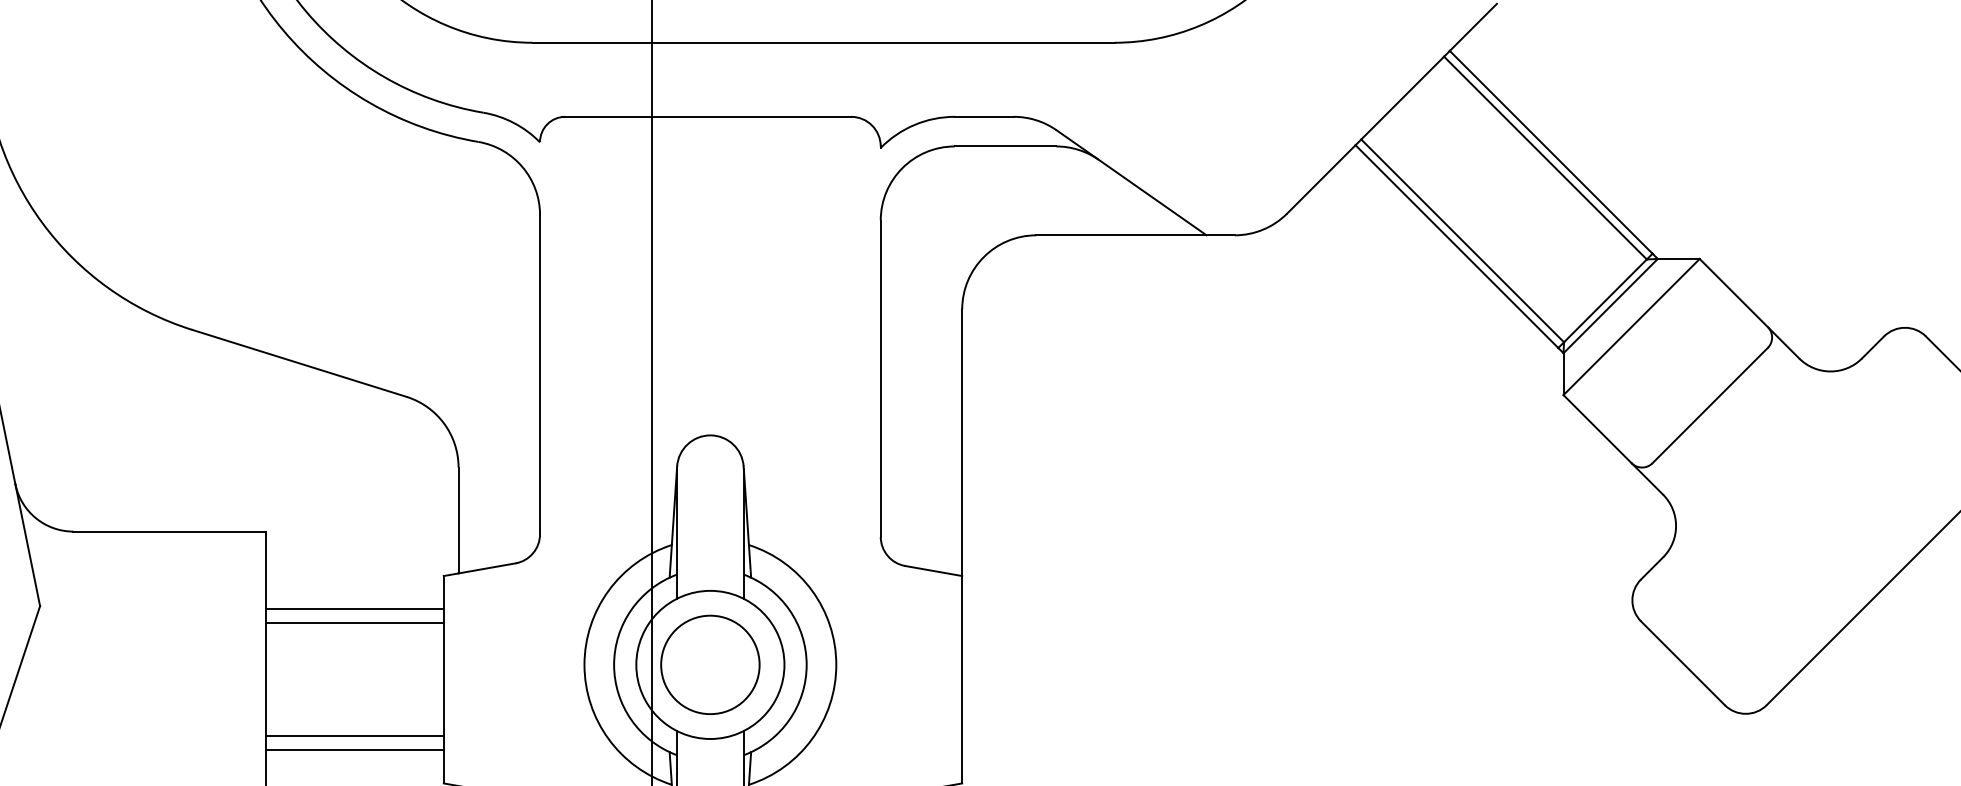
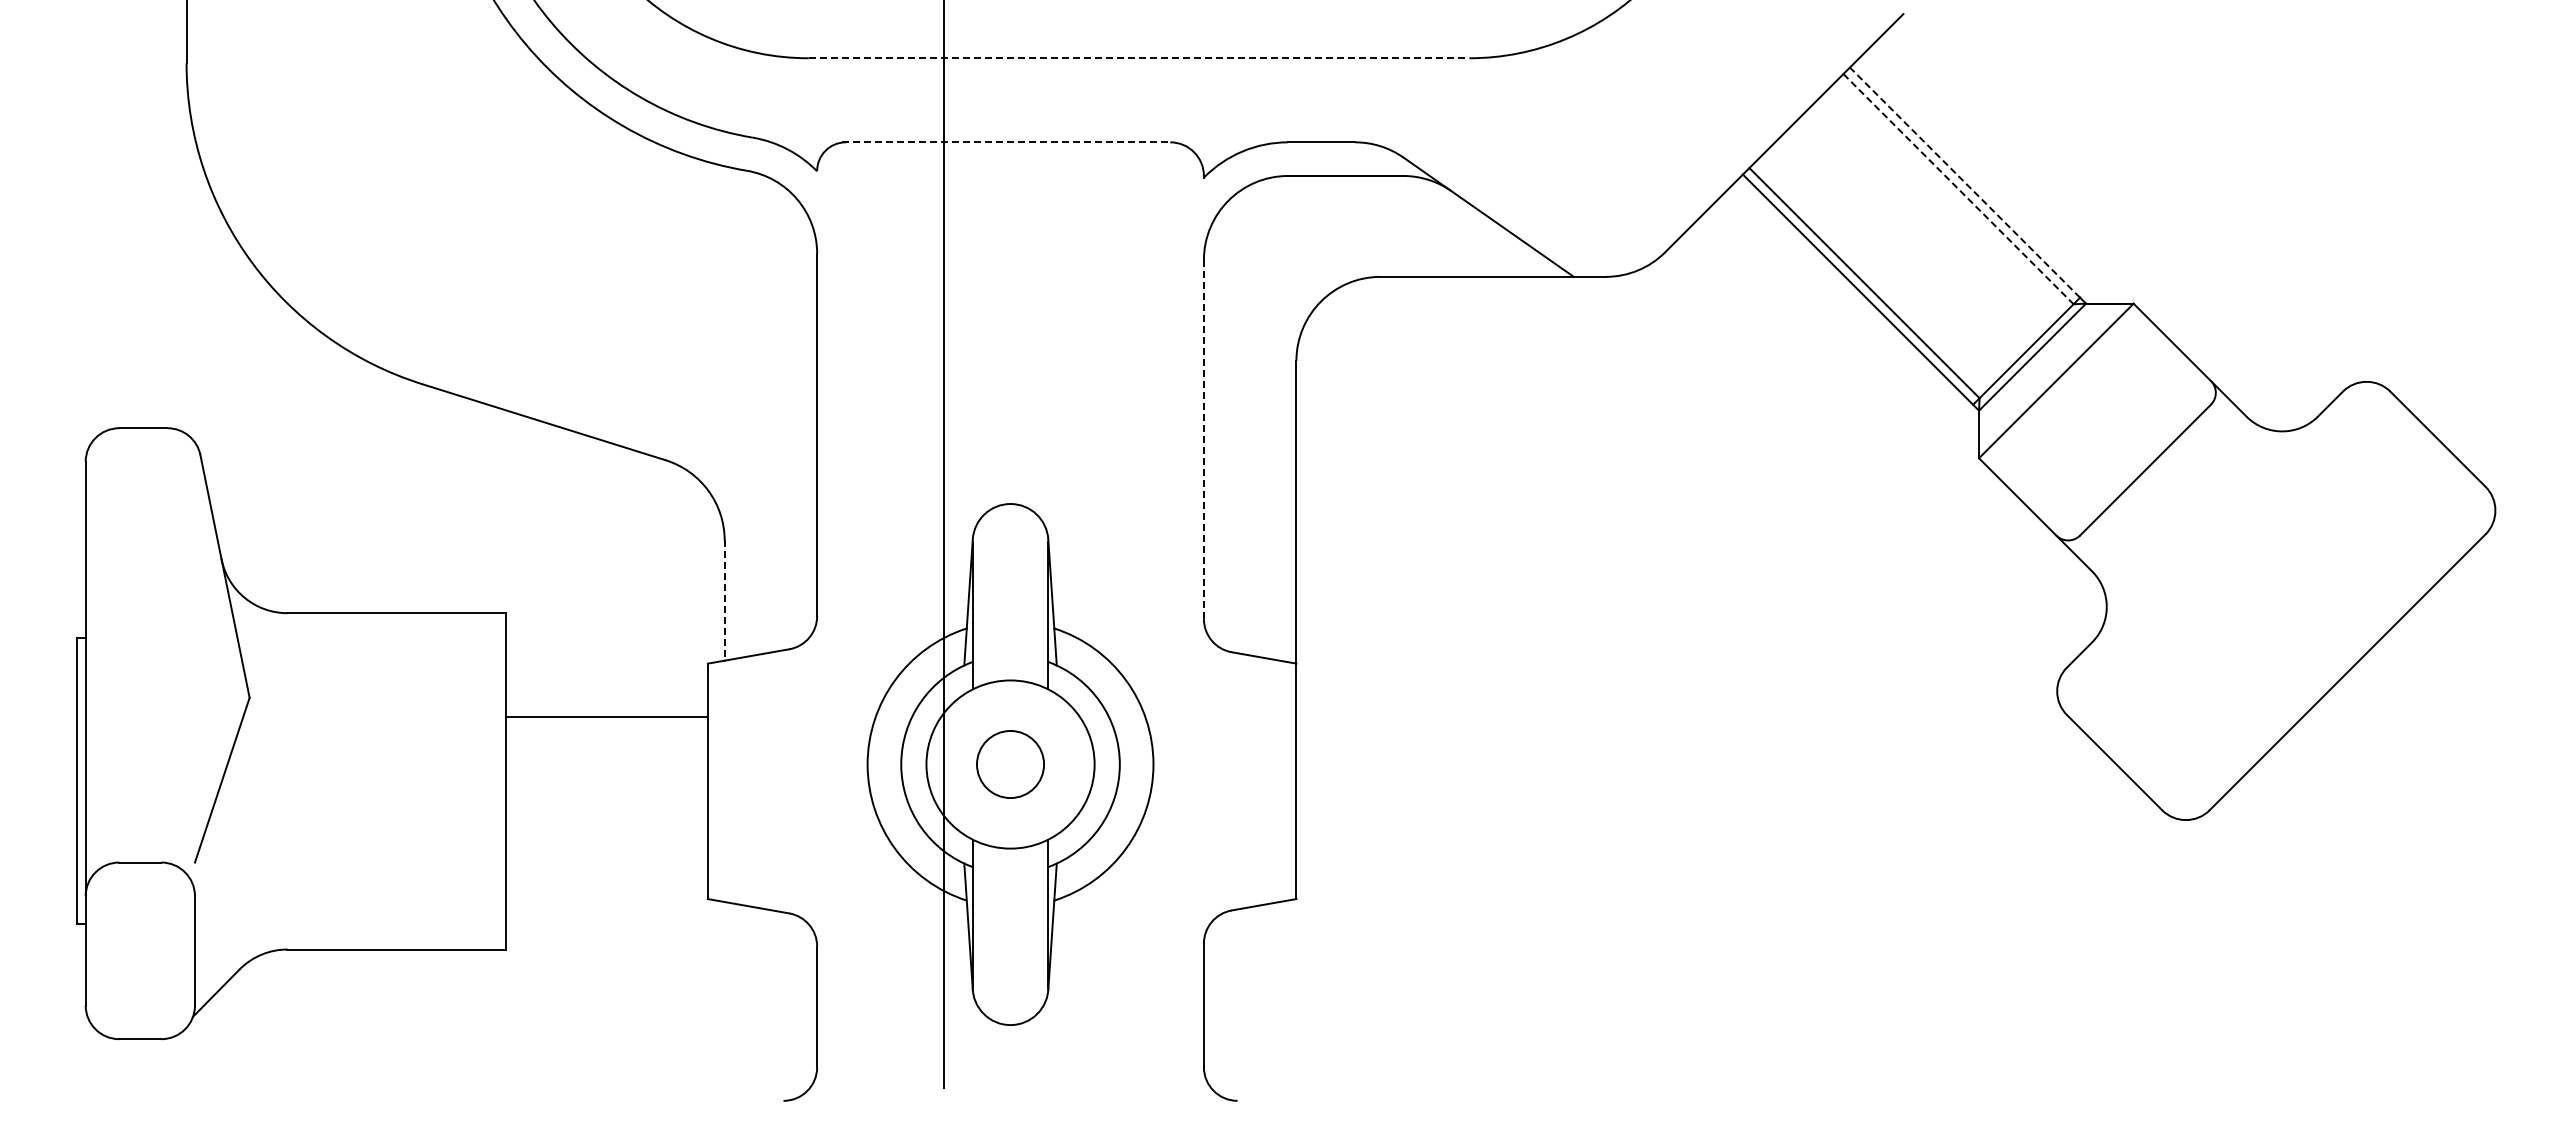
line: (823, 42) -> (1139, 58), solid -> dashed
line: (706, 116) -> (1006, 142), solid -> dashed
line: (1551, 152) -> (1965, 182), solid -> dashed
line: (1545, 158) -> (1958, 189), solid -> dashed
line: (880, 378) -> (1203, 439), solid -> dashed
line: (458, 521) -> (724, 601), solid -> dashed
line: (354, 609) -> (606, 701), removed
circle: (710, 664) -> (1010, 764), size x0.6
line: (354, 736) -> (606, 845), removed
line: (354, 750) -> (606, 861), removed

